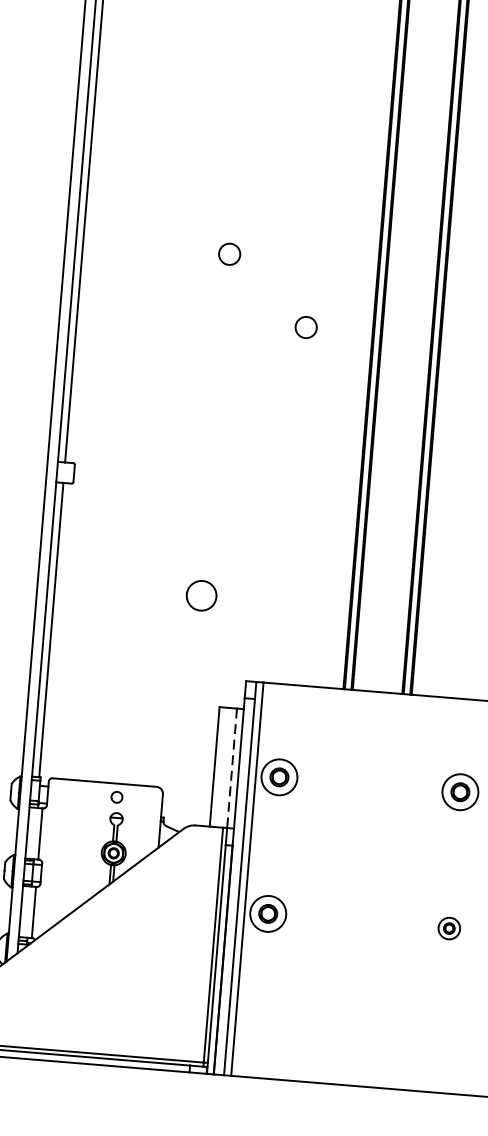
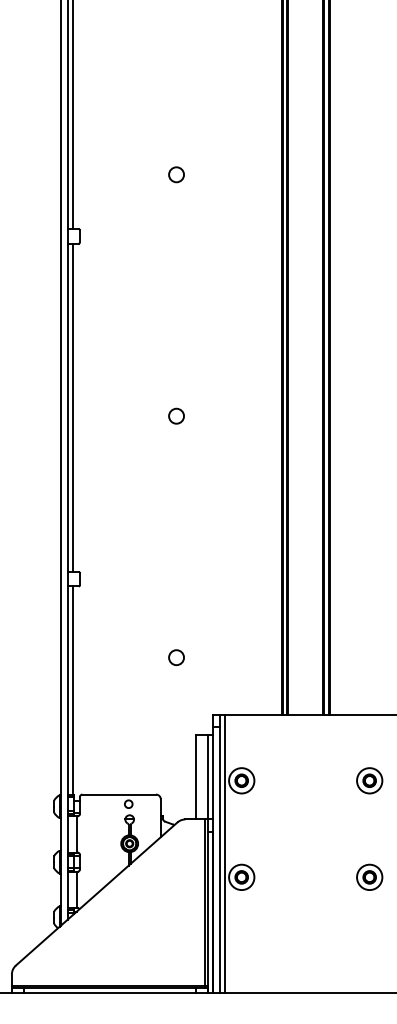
circle: (306, 326) -> (234, 462), removed
circle: (201, 595) -> (176, 657), size x0.71
line: (231, 768) -> (207, 777), dashed -> solid
part: (448, 927) -> (369, 876), size x1.67

